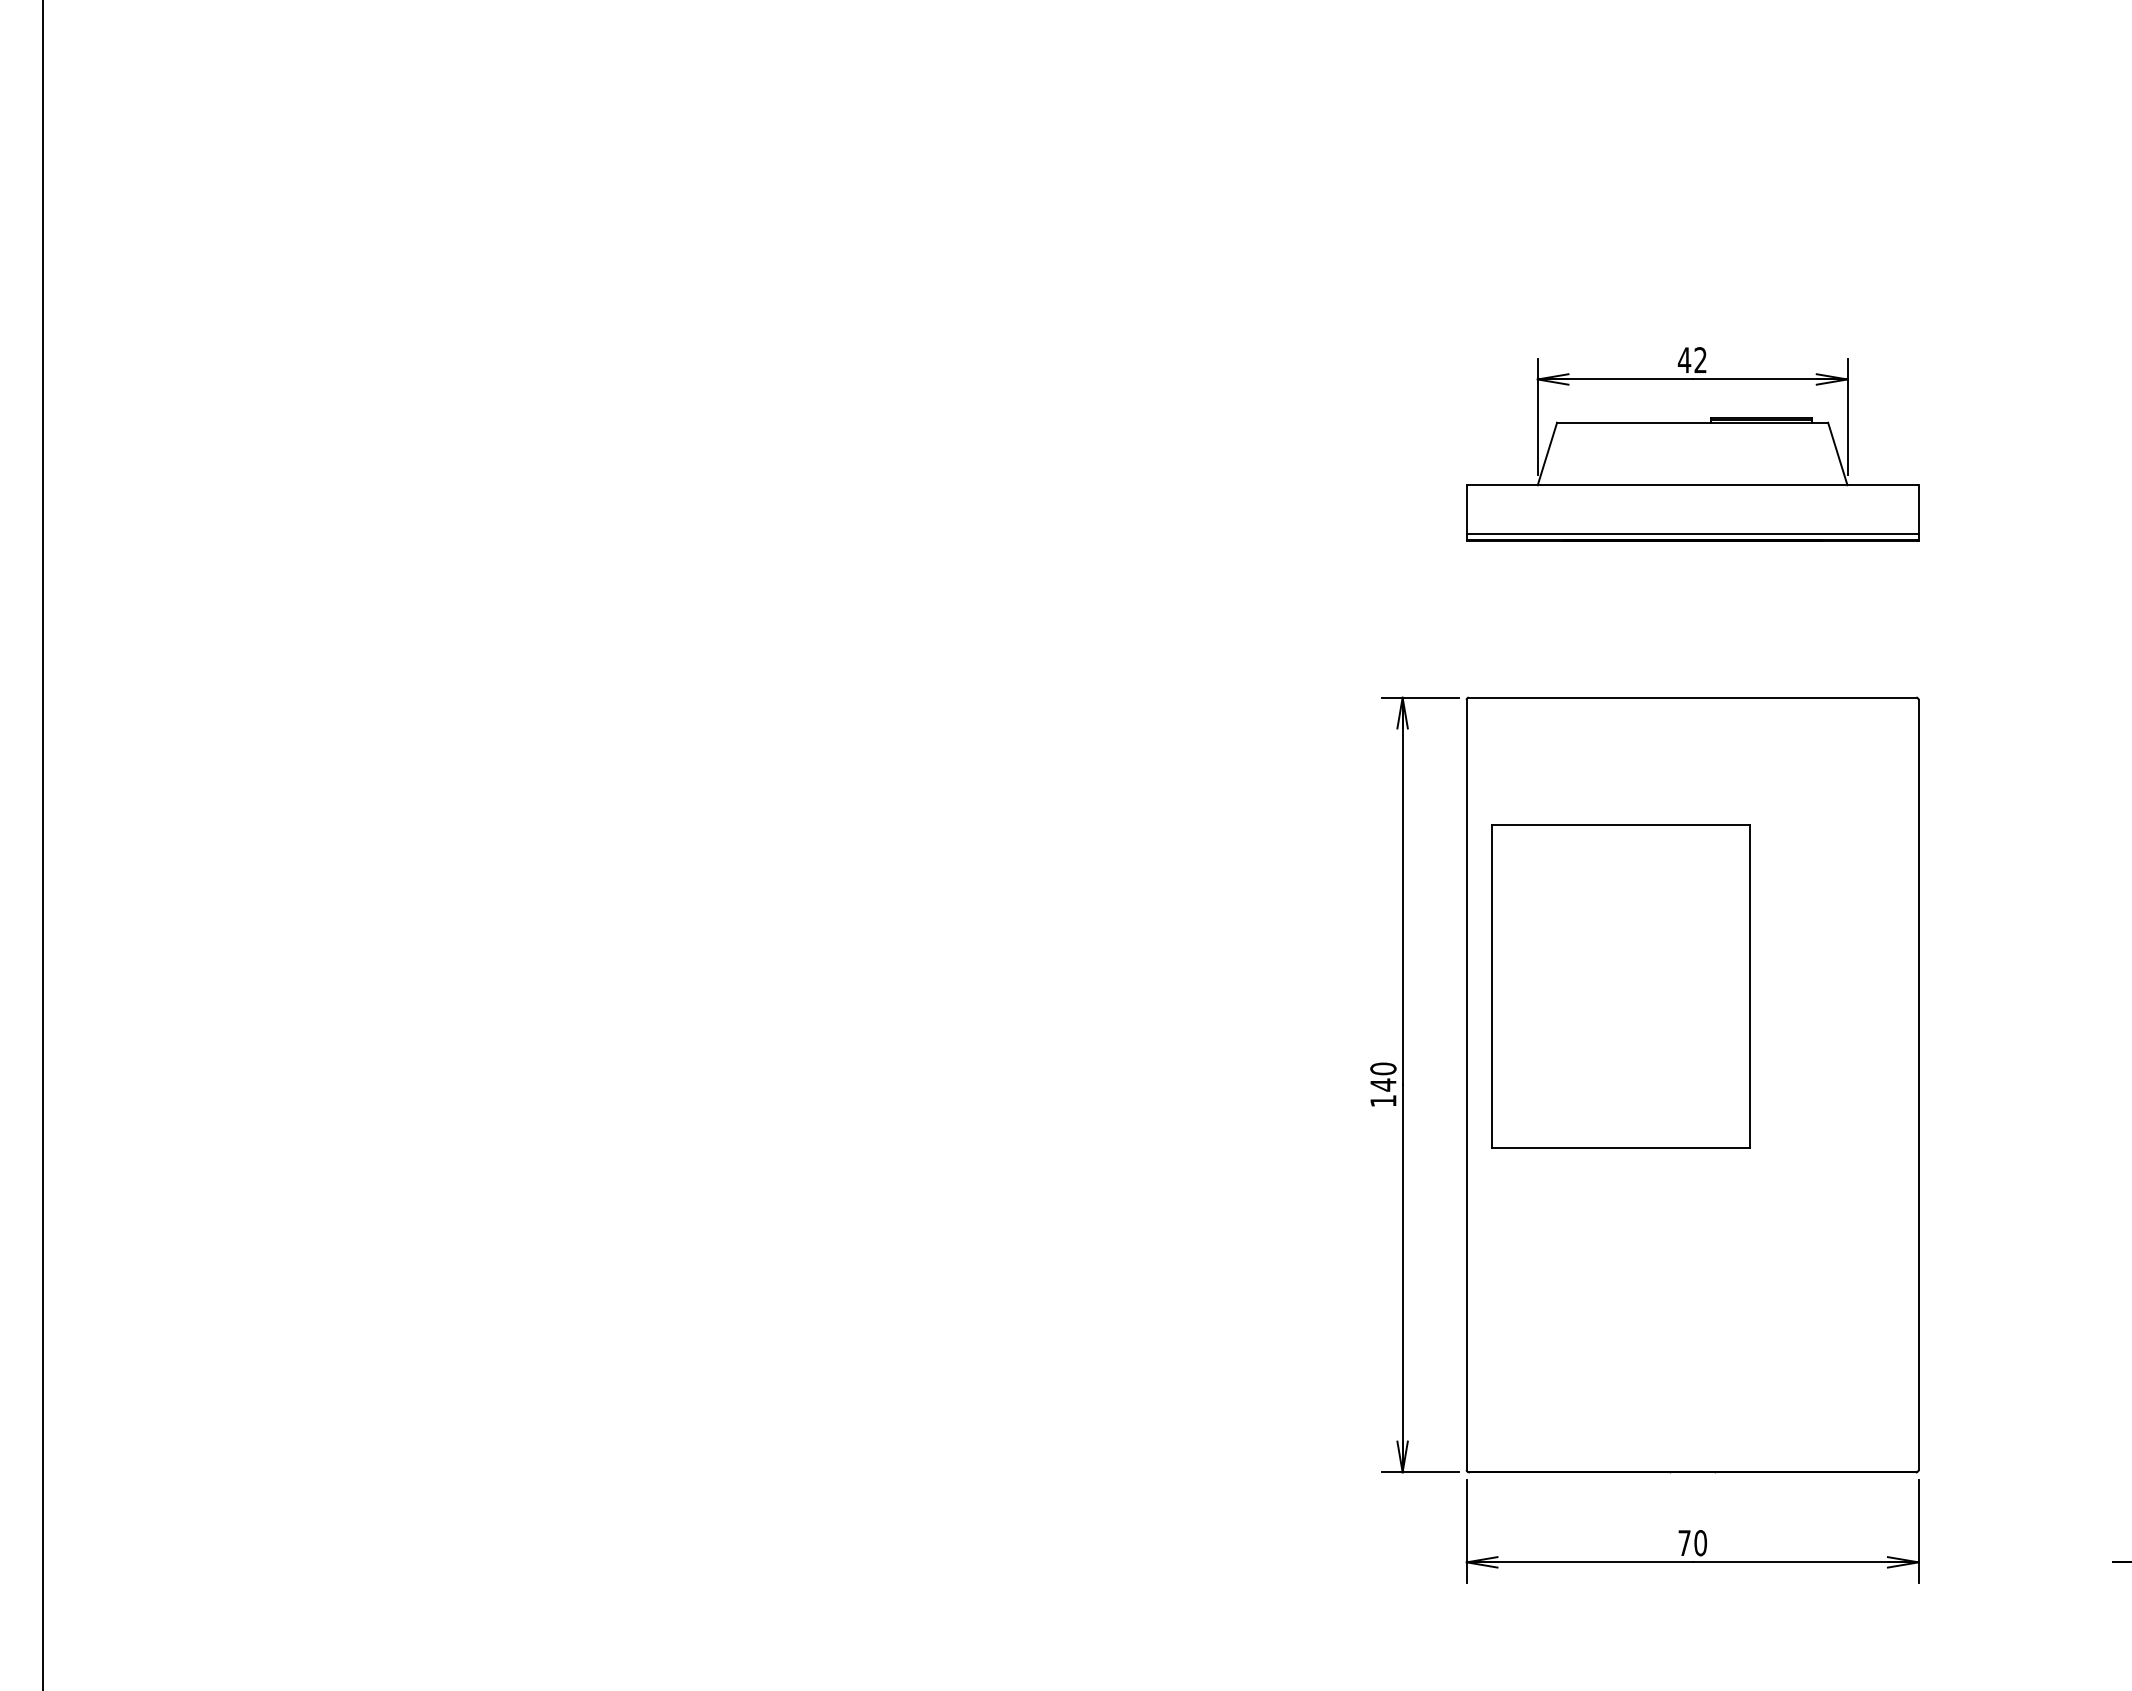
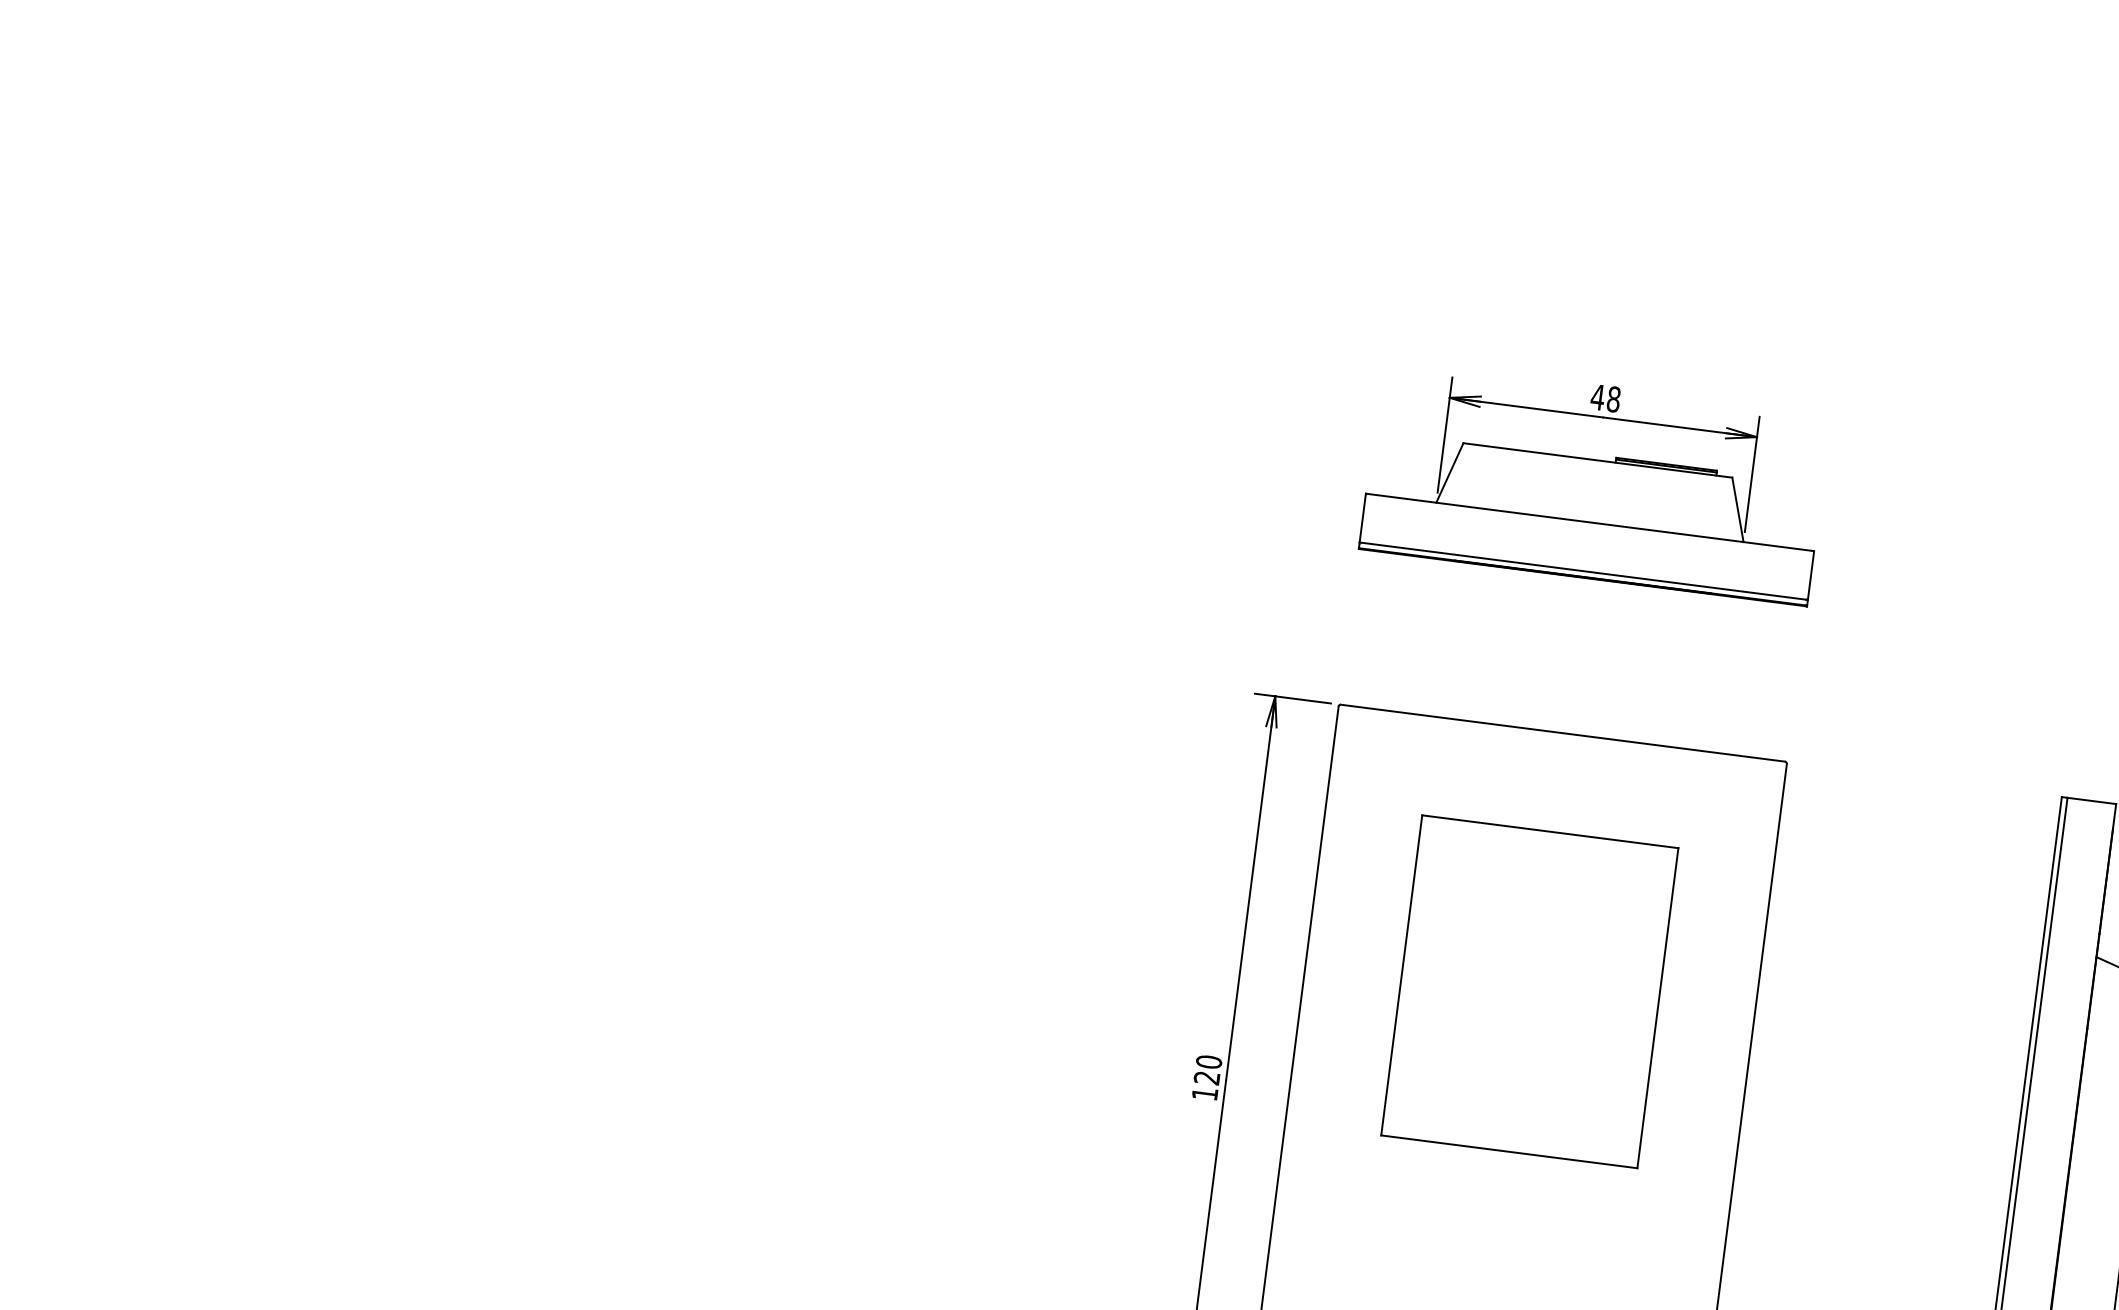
text: (1700, 360) -> (1613, 399), 42 -> 48
part: (1620, 986) -> (1529, 991), moved
text: (1383, 1084) -> (1207, 1077), 140 -> 120

